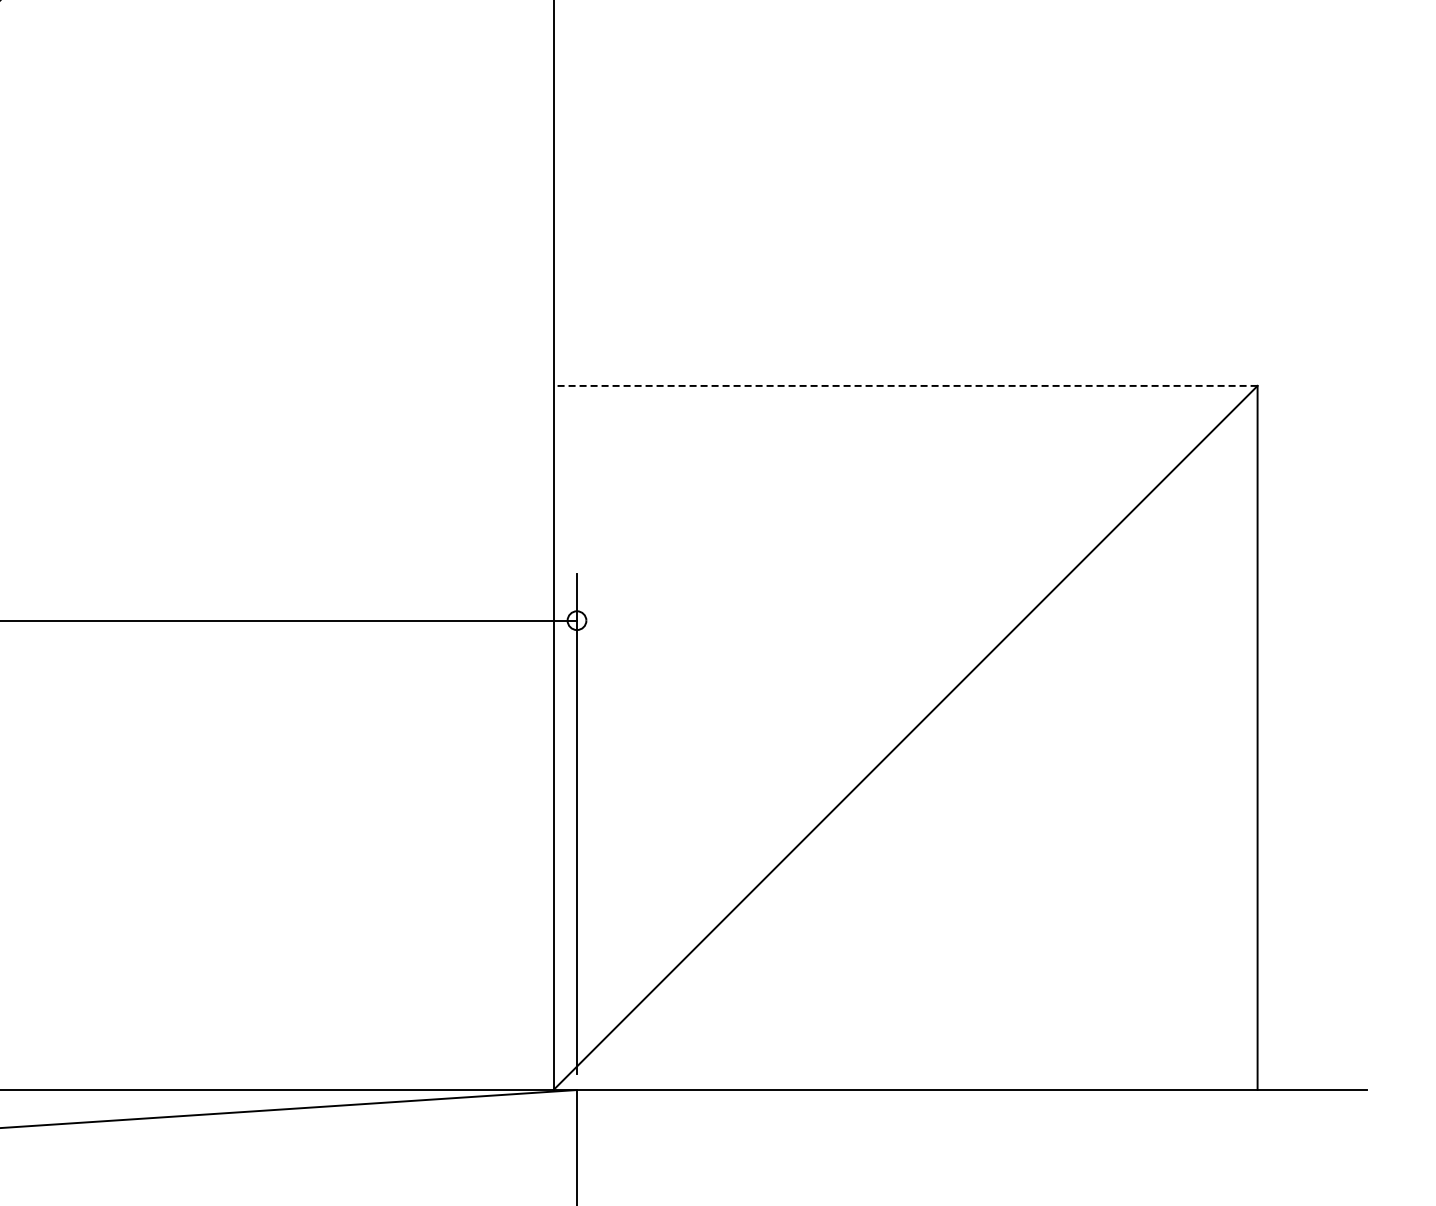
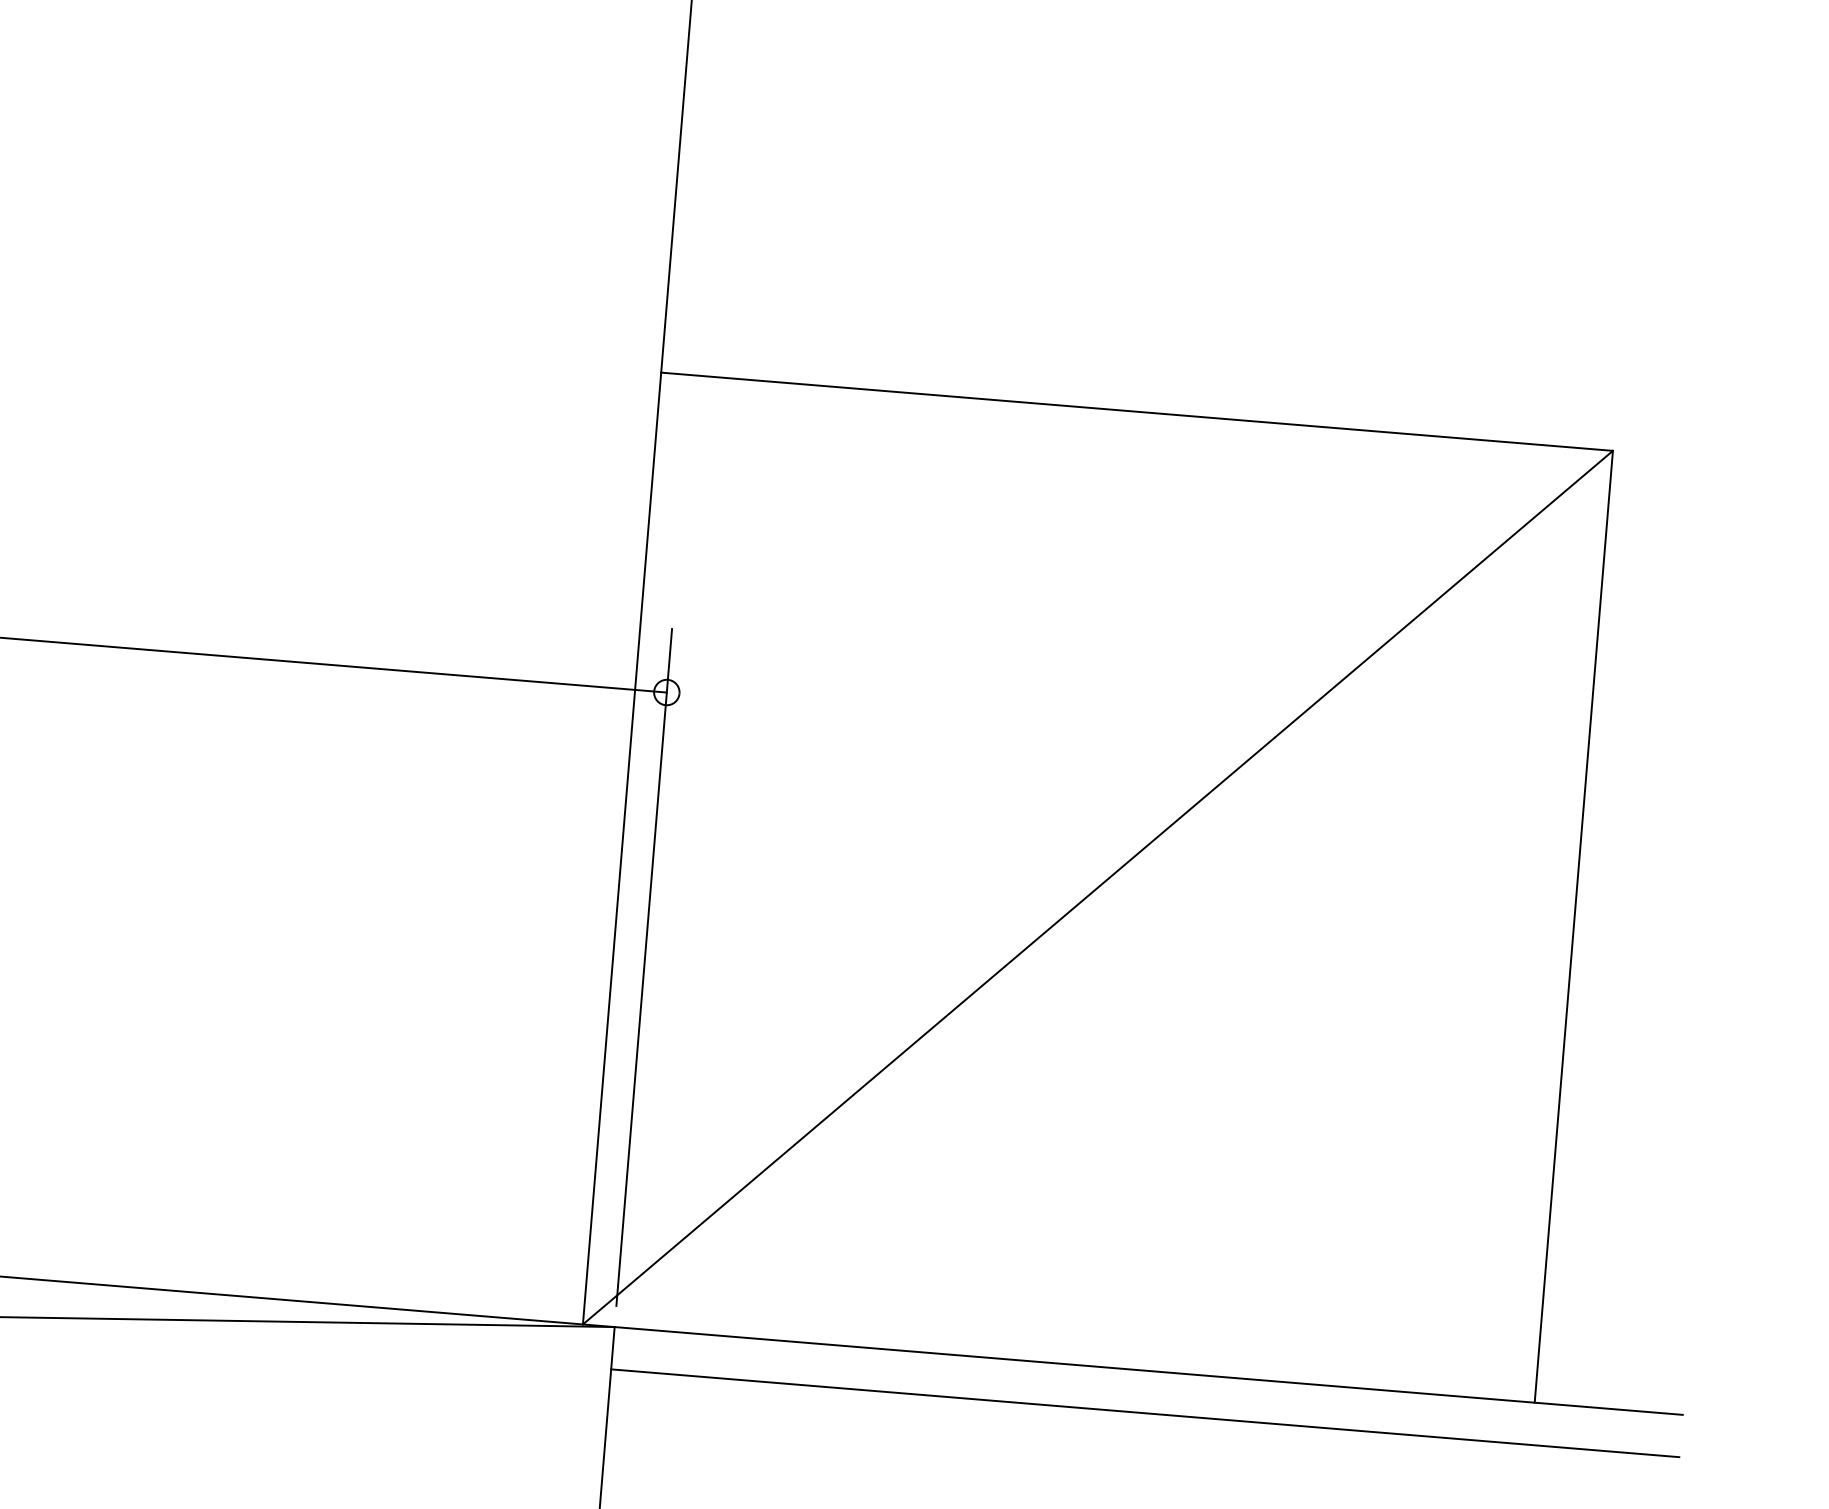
line: (905, 385) -> (1137, 411), dashed -> solid
line: (972, 1121) -> (1145, 1413), added

